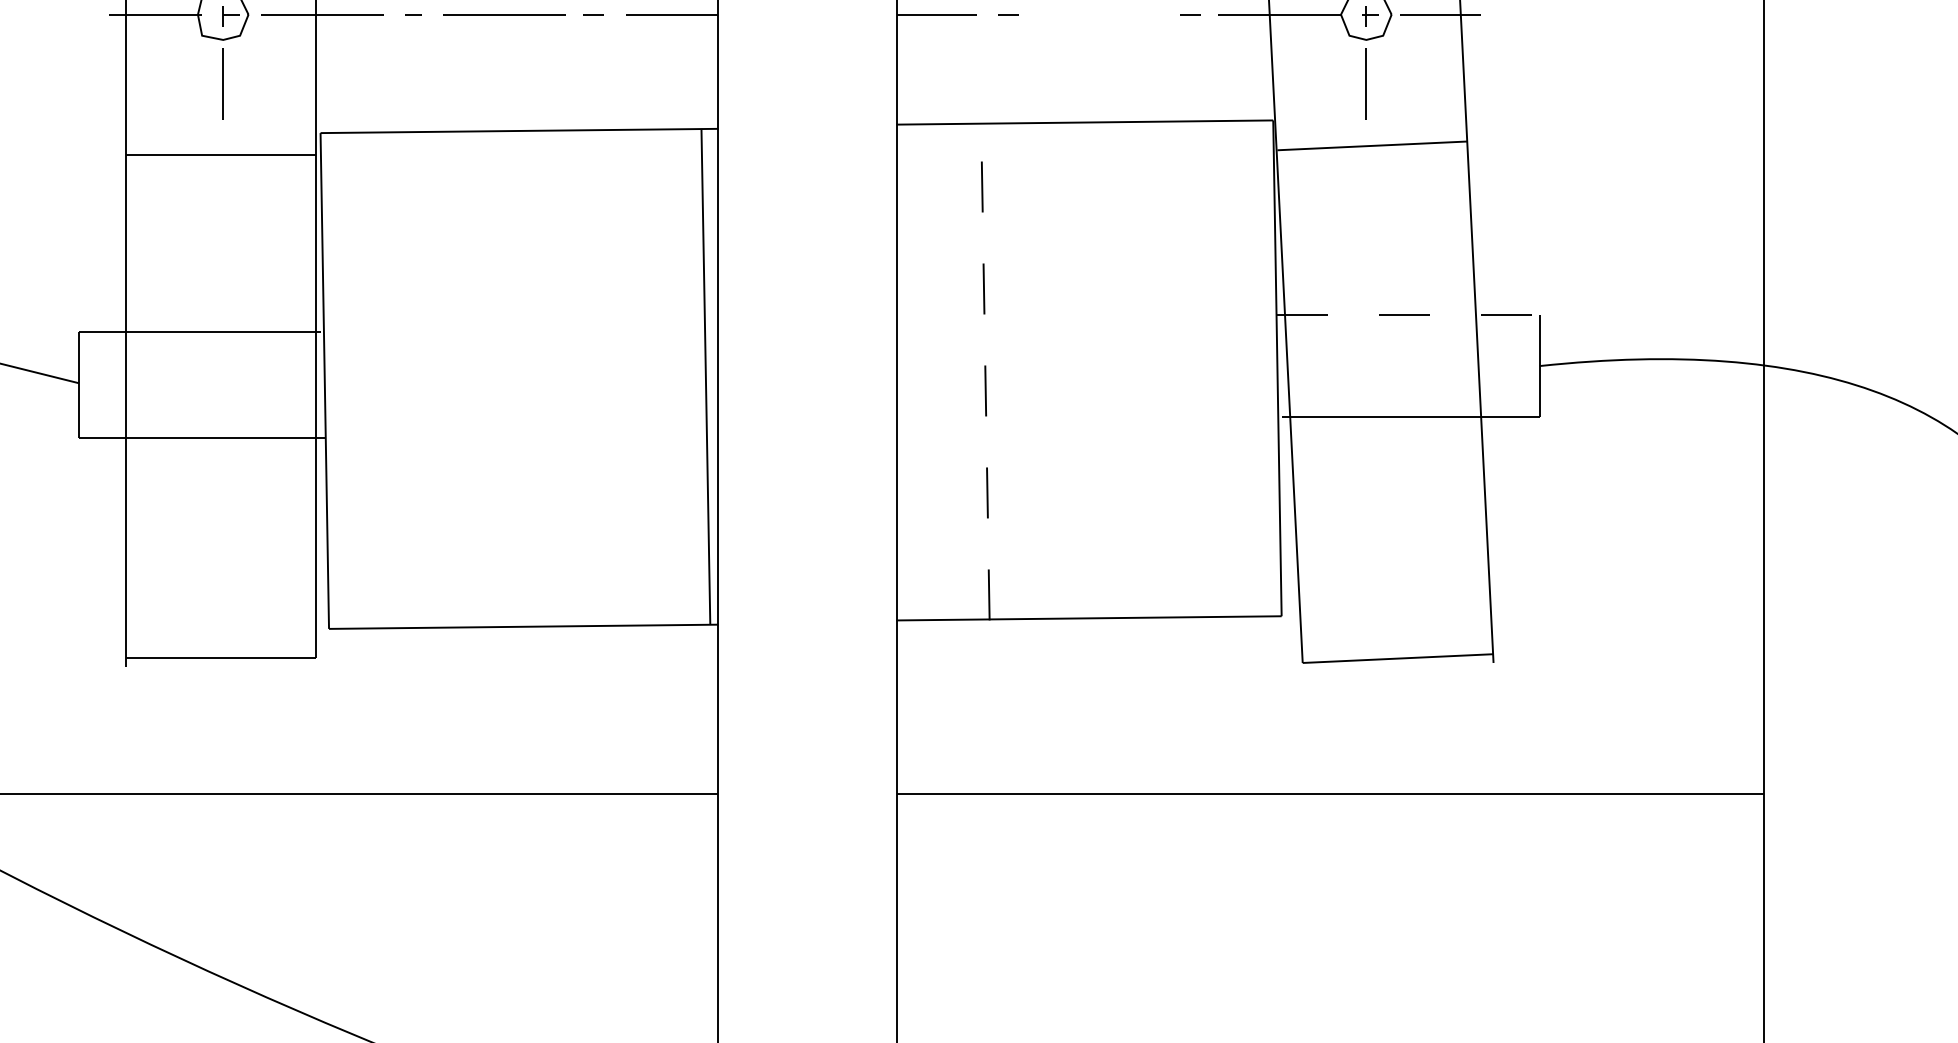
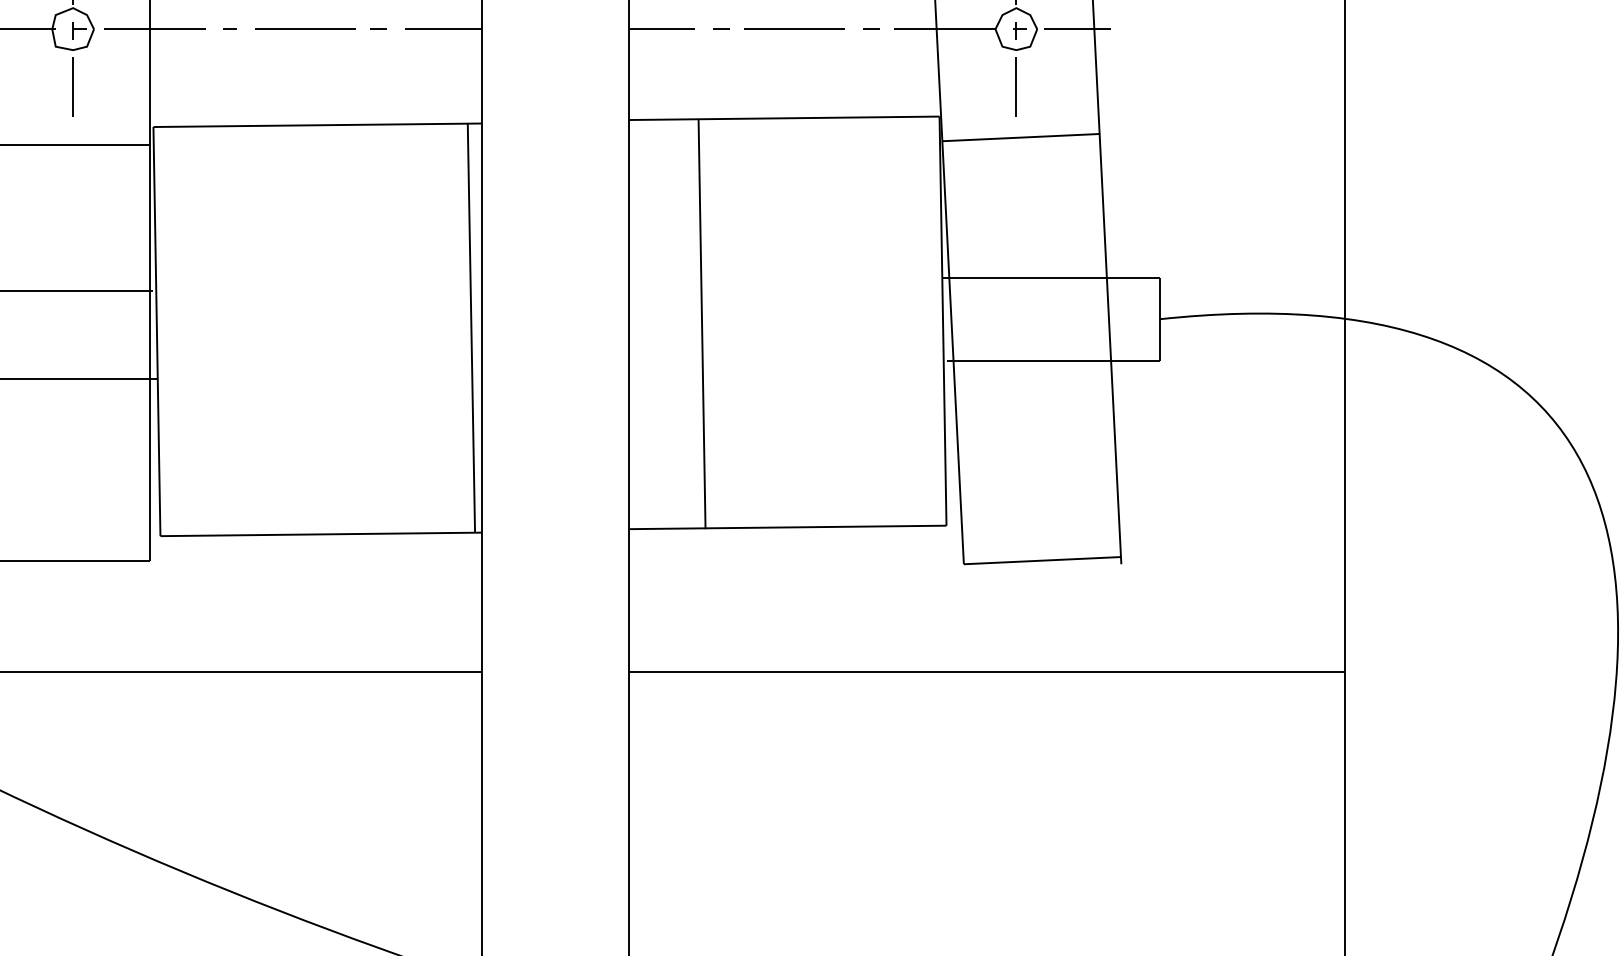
line: (1097, 13) -> (794, 28), added
line: (1408, 315) -> (1051, 277), dashed -> solid
line: (985, 372) -> (702, 324), dashed -> solid

